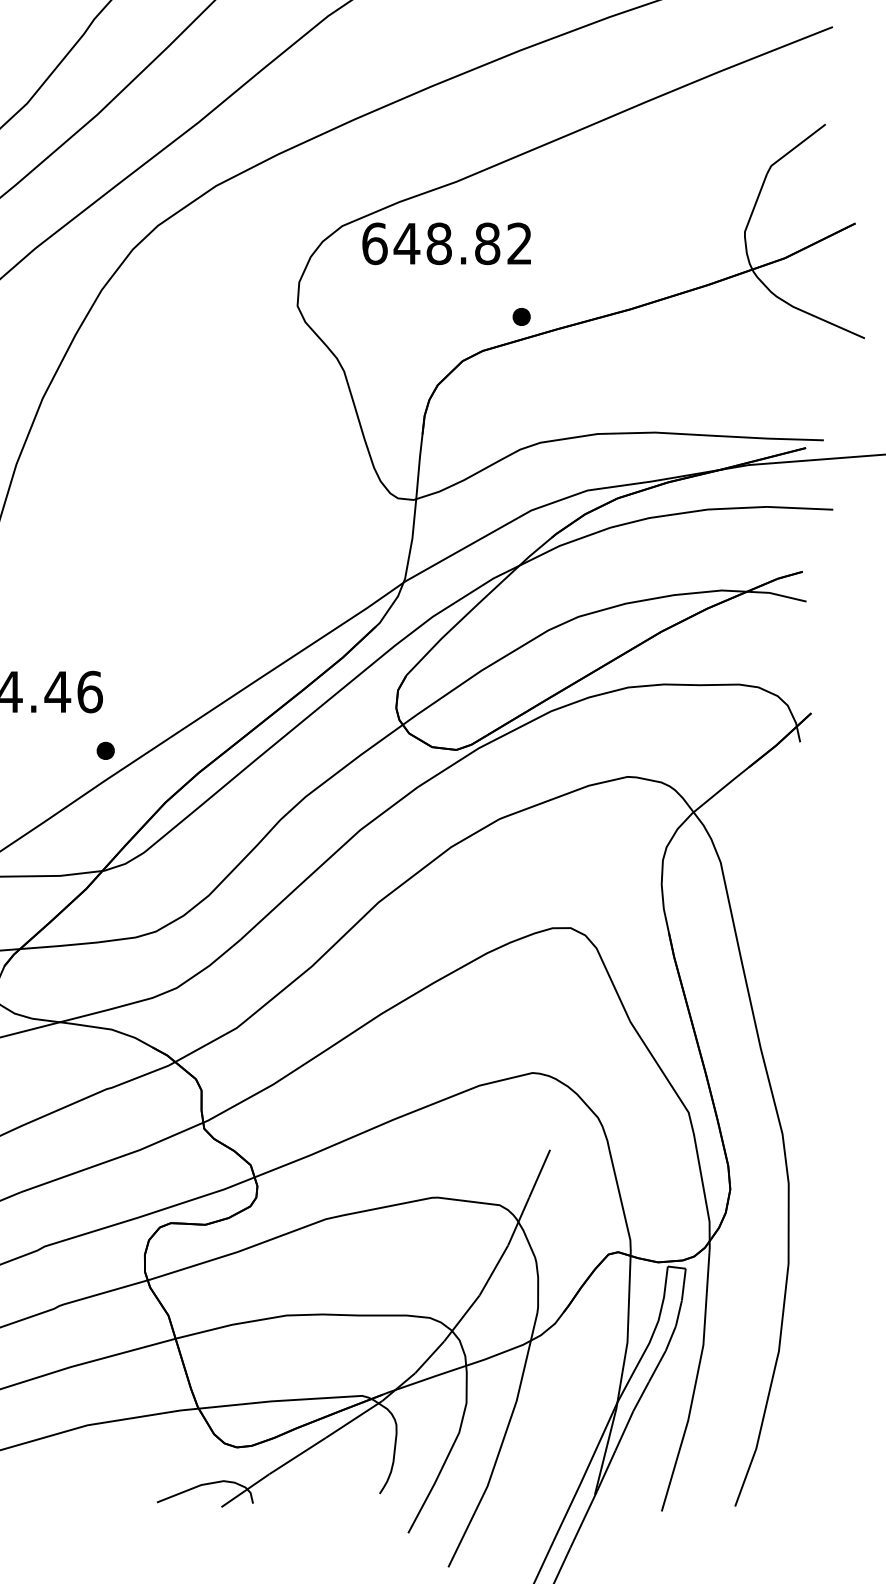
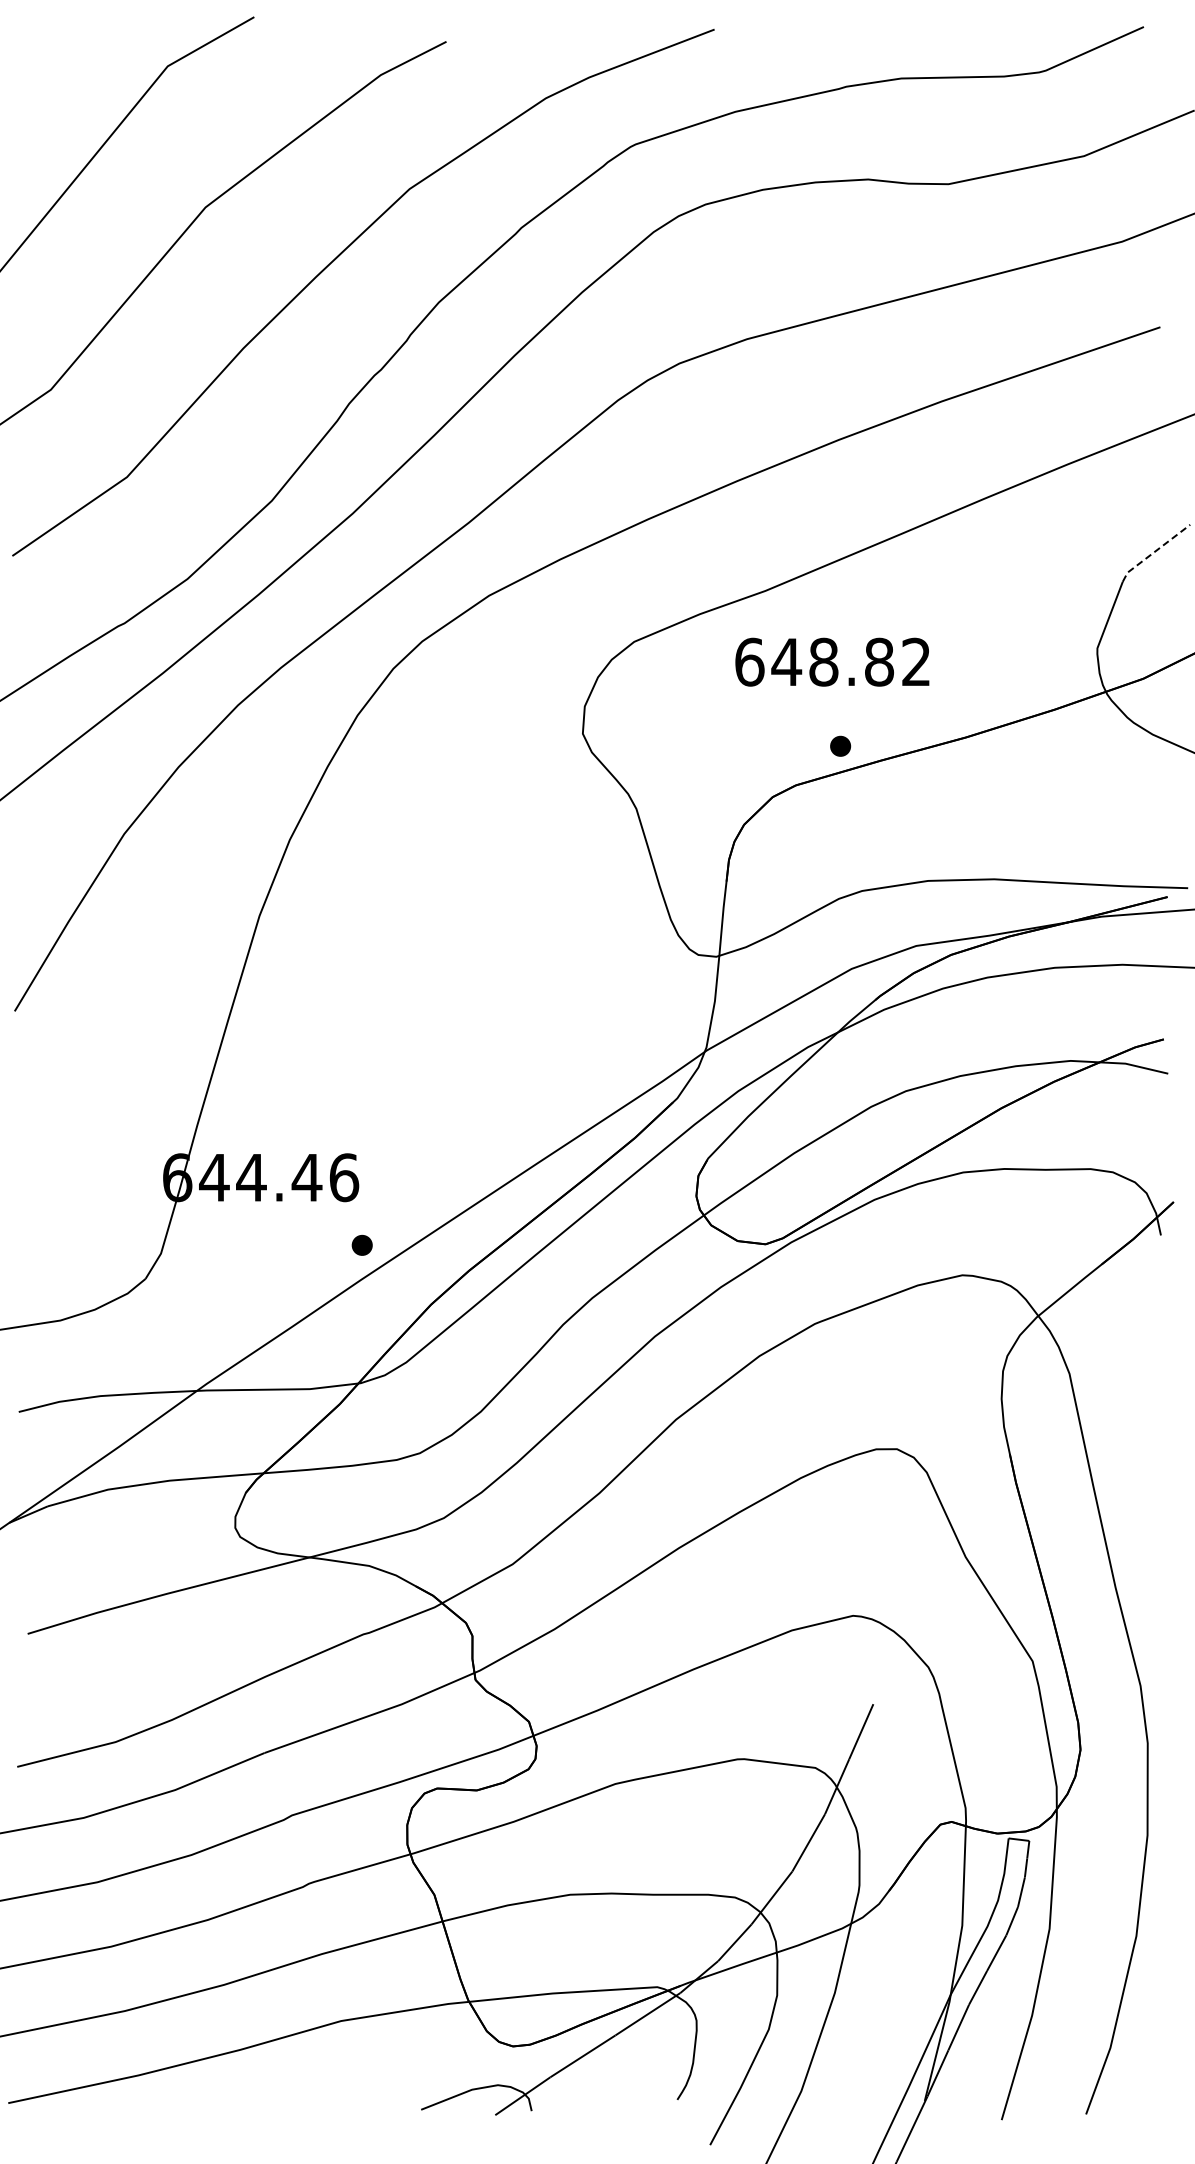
line: (794, 148) -> (1154, 552), solid -> dashed
text: (446, 243) -> (832, 661), moved

